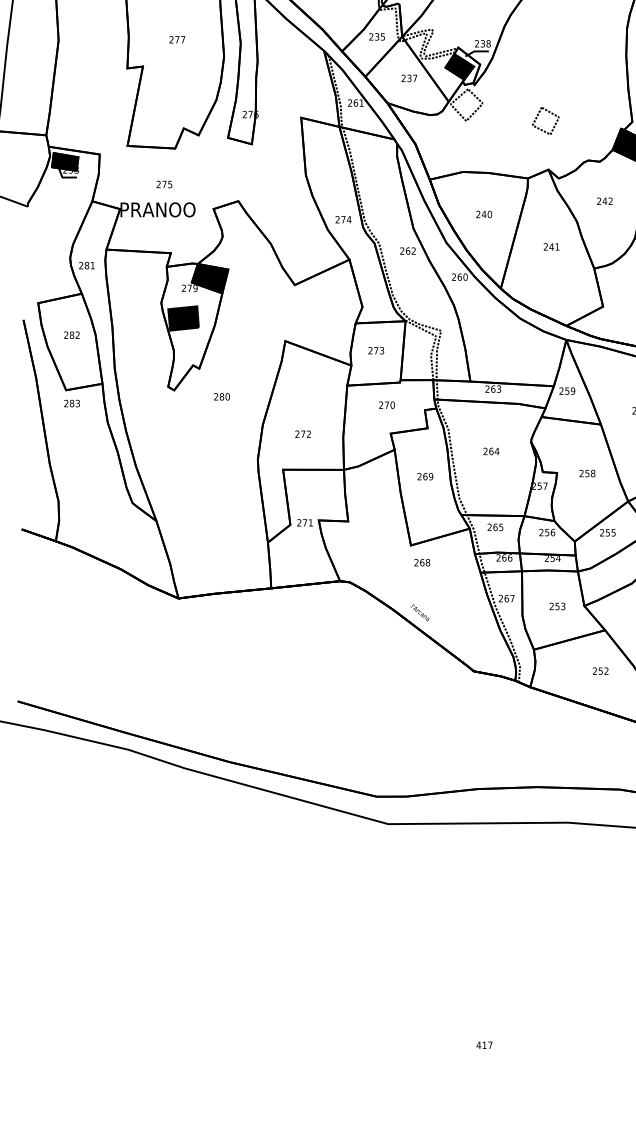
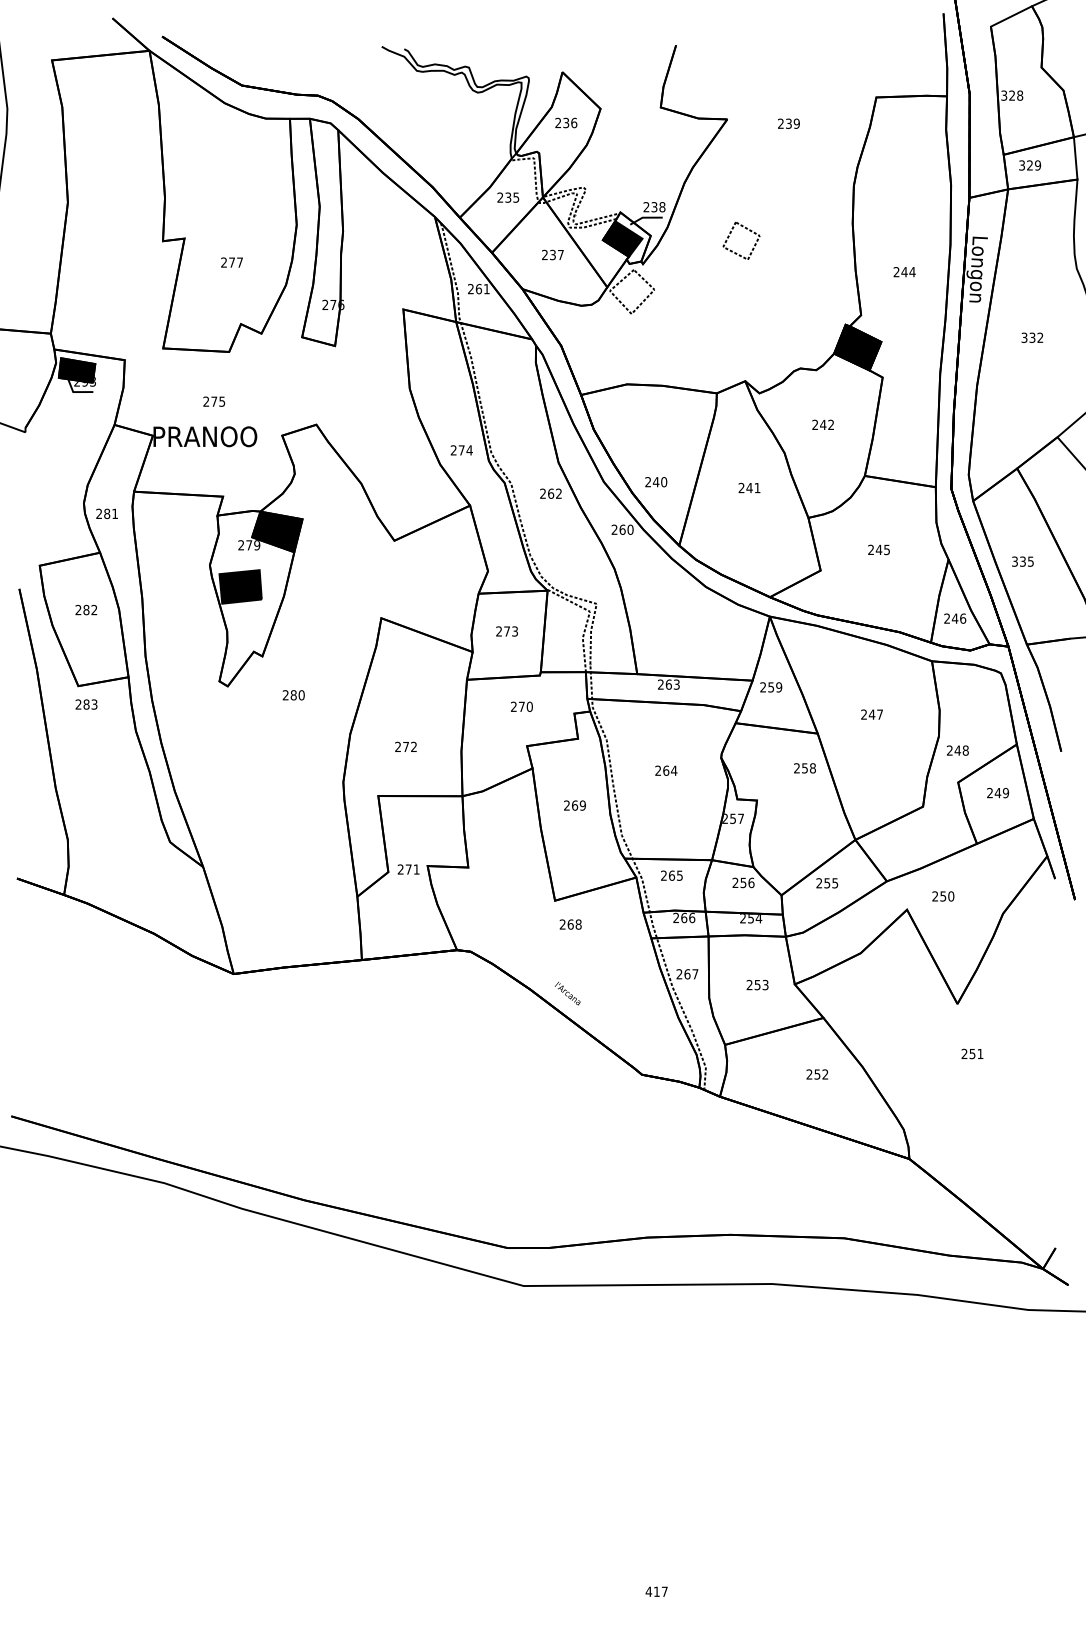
text: (176, 39) -> (231, 262), moved
line: (551, 114) -> (749, 231), moved
text: (484, 214) -> (656, 482), moved
text: (587, 473) -> (804, 768), moved

